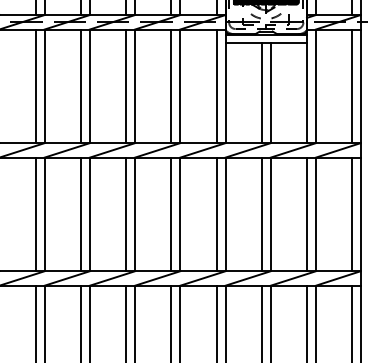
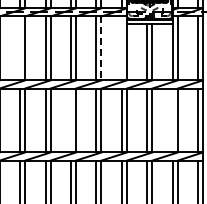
line: (36, 86) -> (20, 48), removed
line: (180, 86) -> (101, 48), solid -> dashed
line: (215, 86) -> (121, 48), removed
line: (125, 214) -> (70, 120), removed
line: (306, 214) -> (172, 120), removed

